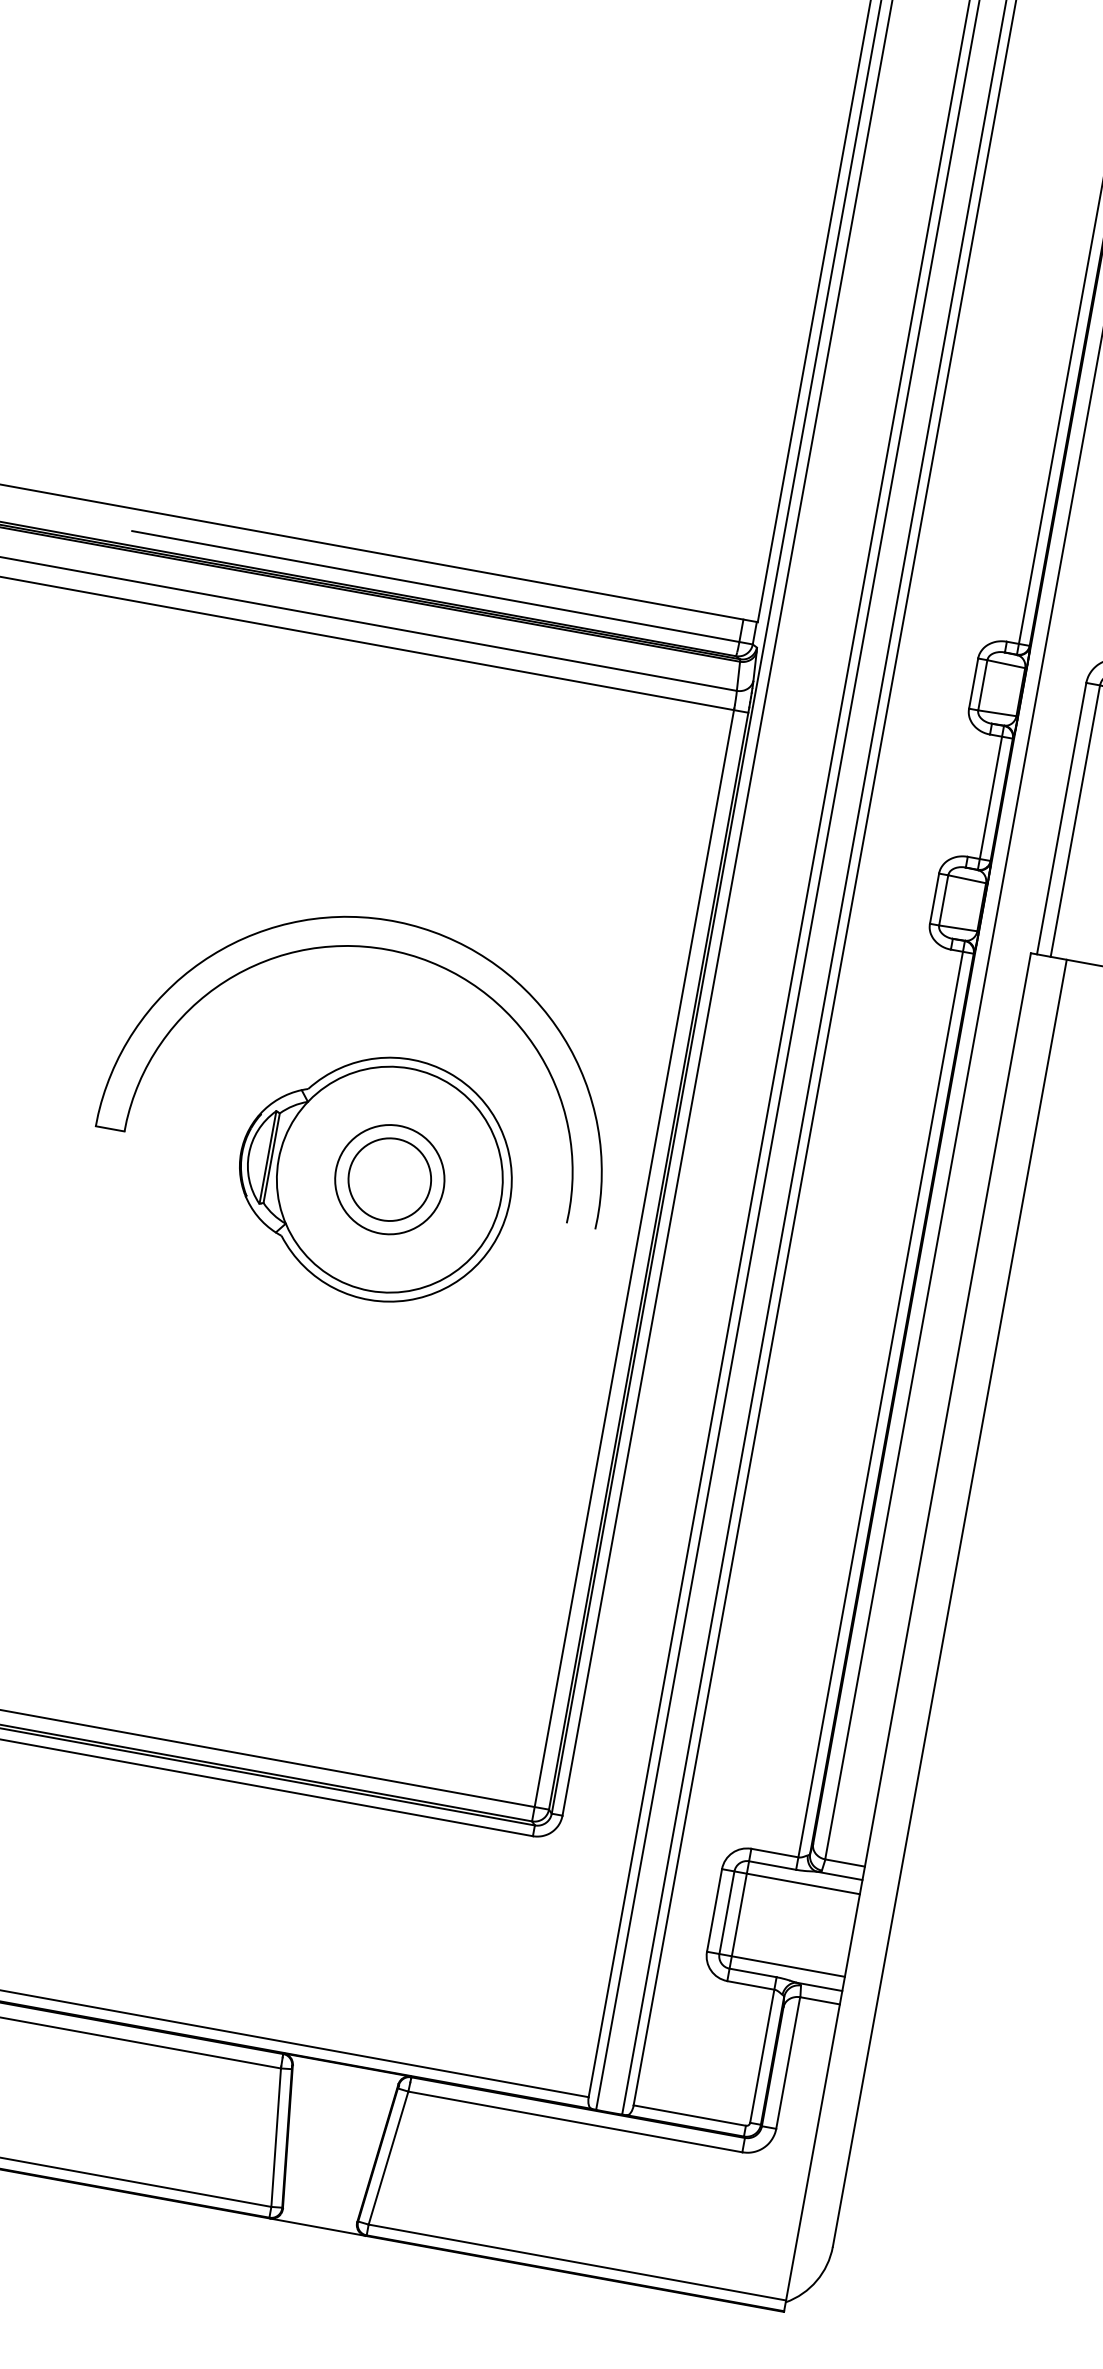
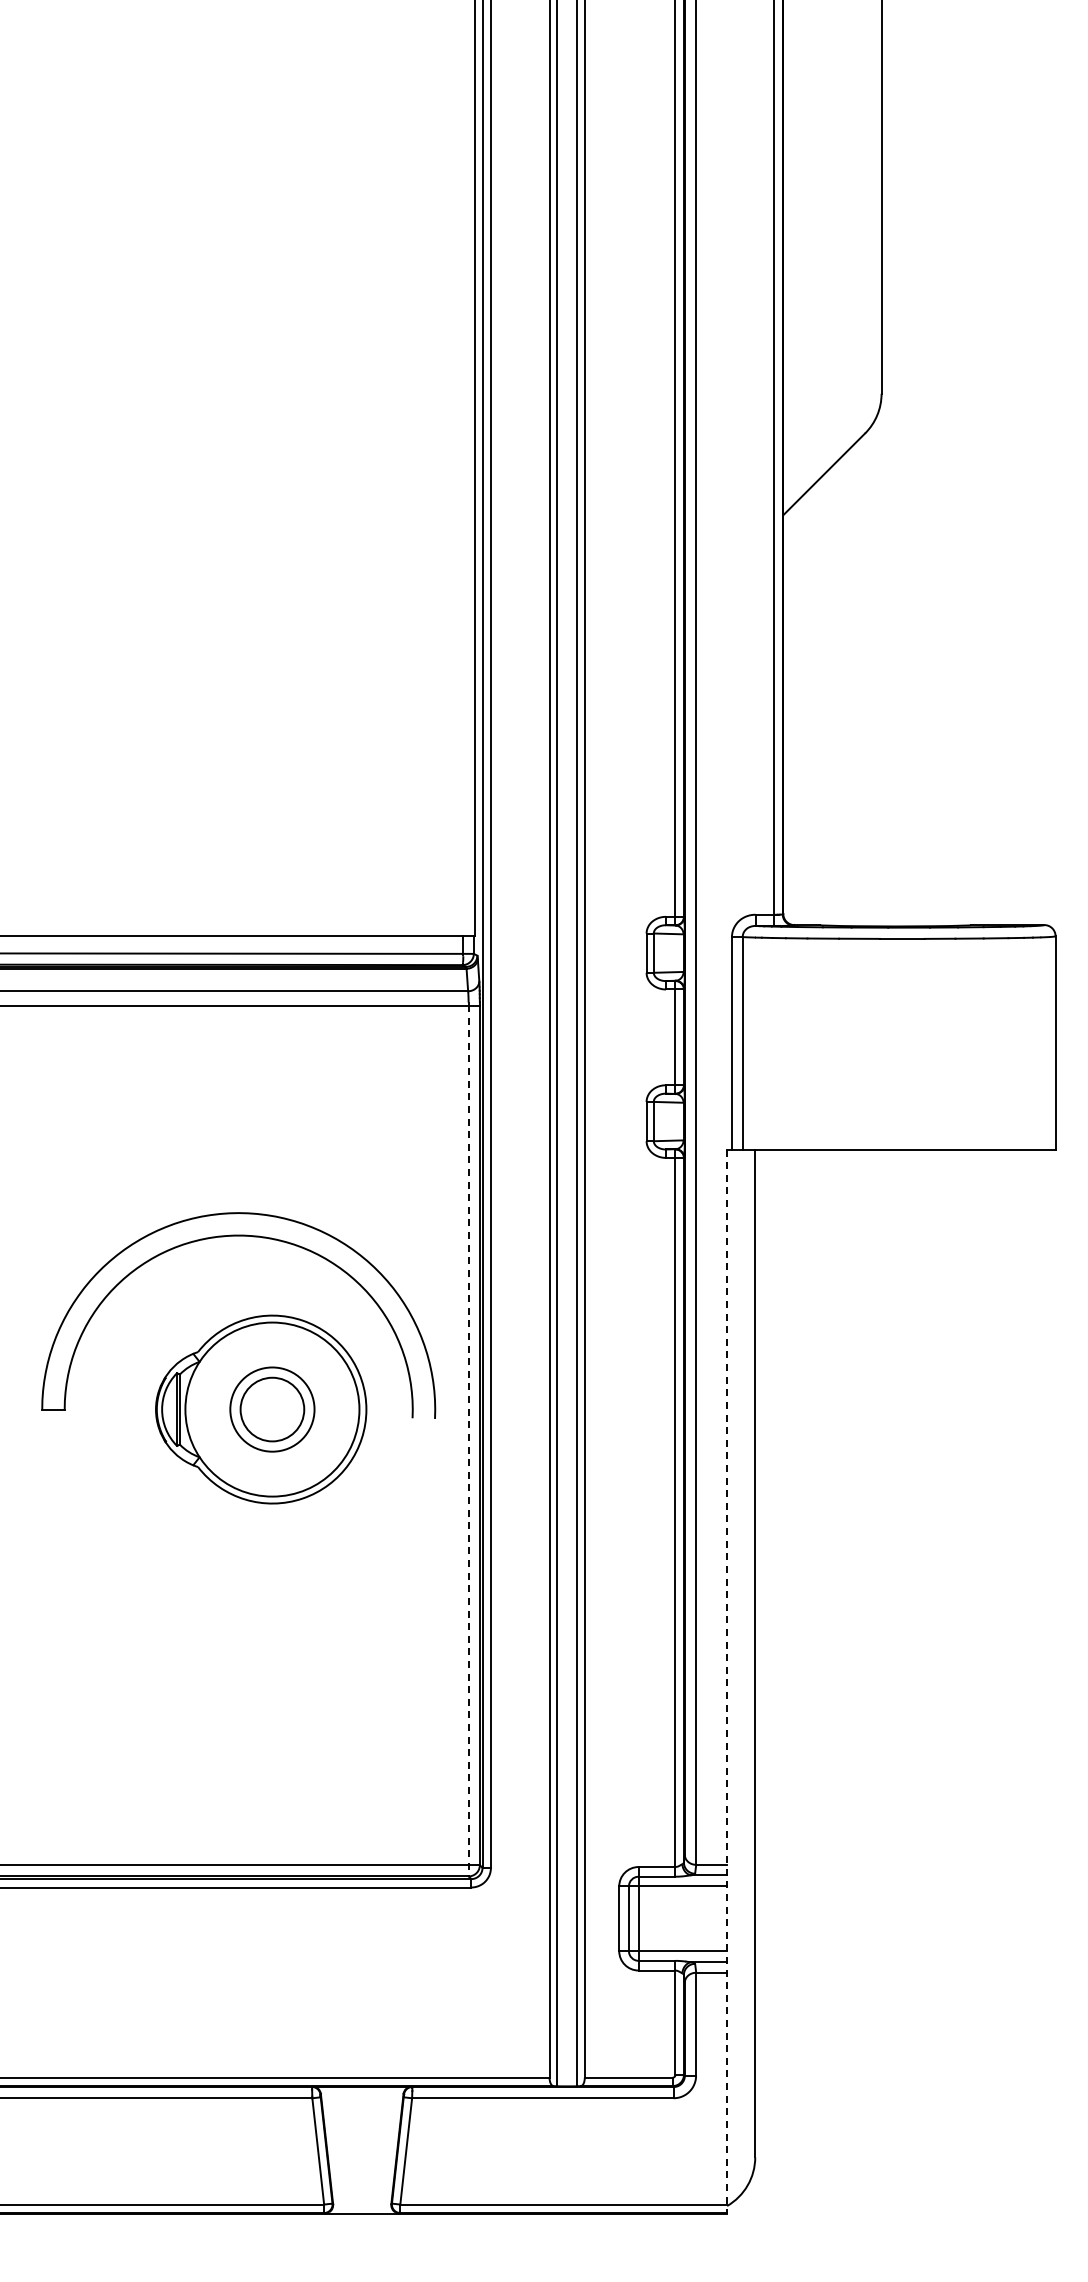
line: (633, 1264) -> (468, 1440), solid -> dashed
line: (907, 1632) -> (727, 1681), solid -> dashed

